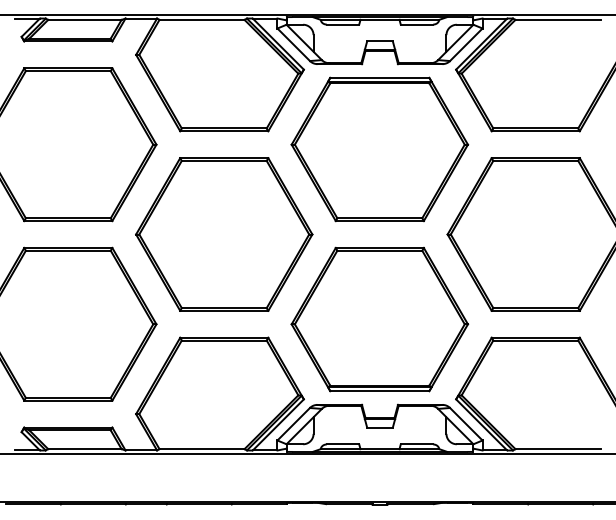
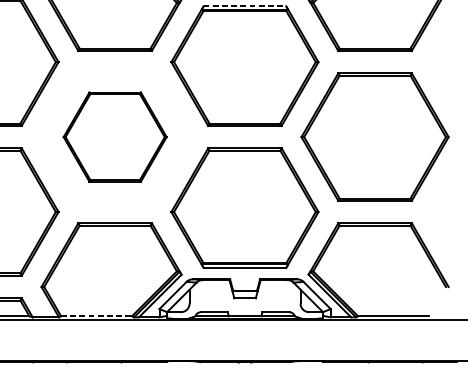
line: (380, 77) -> (245, 6), solid -> dashed
part: (224, 234) -> (115, 137), size x0.7
line: (202, 449) -> (96, 316), solid -> dashed

